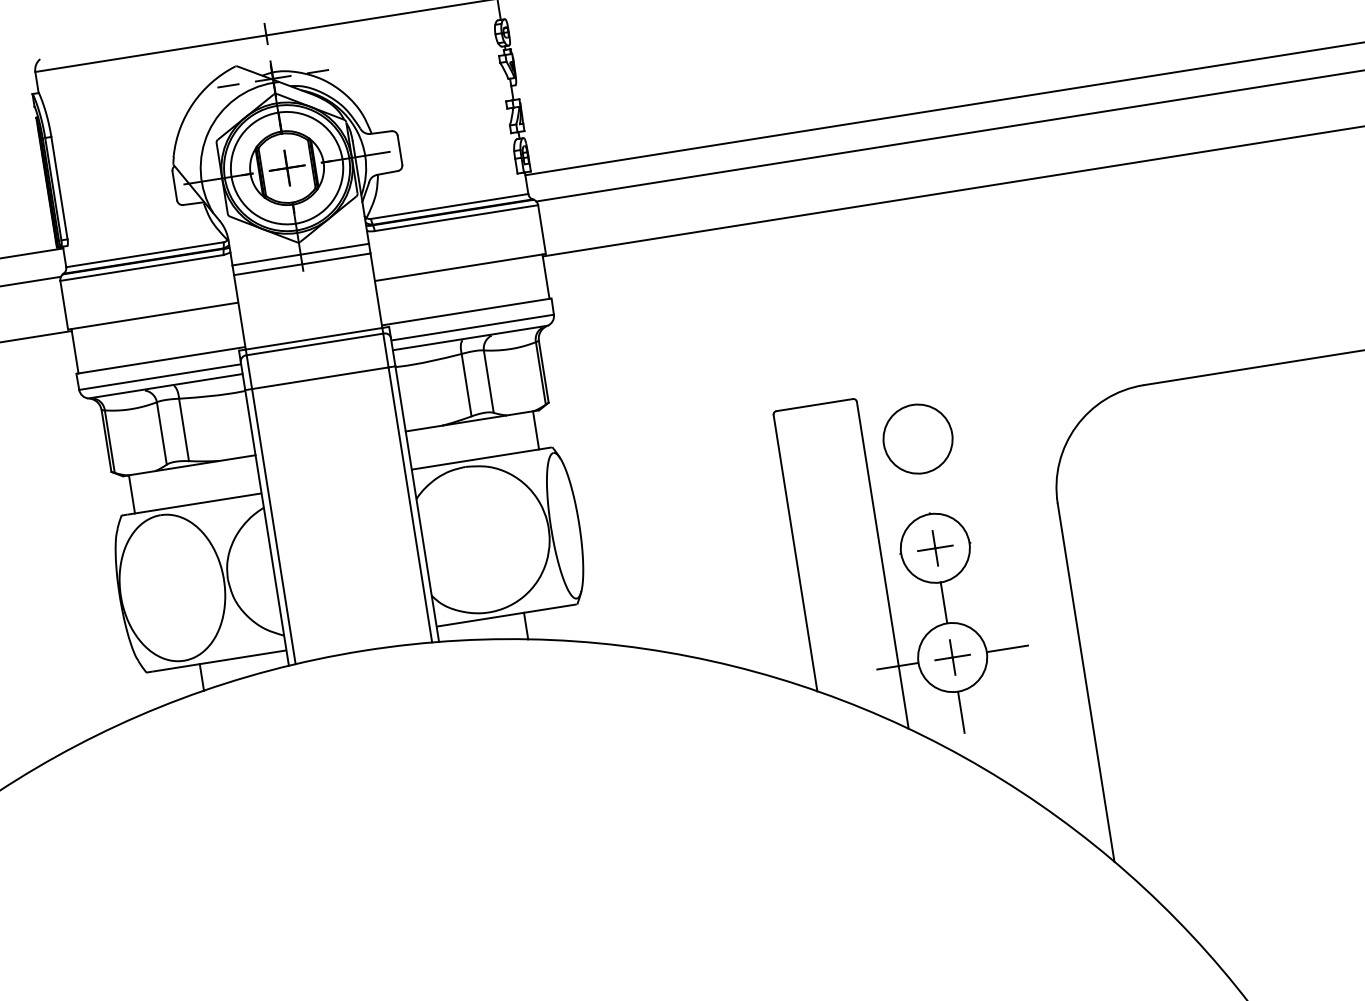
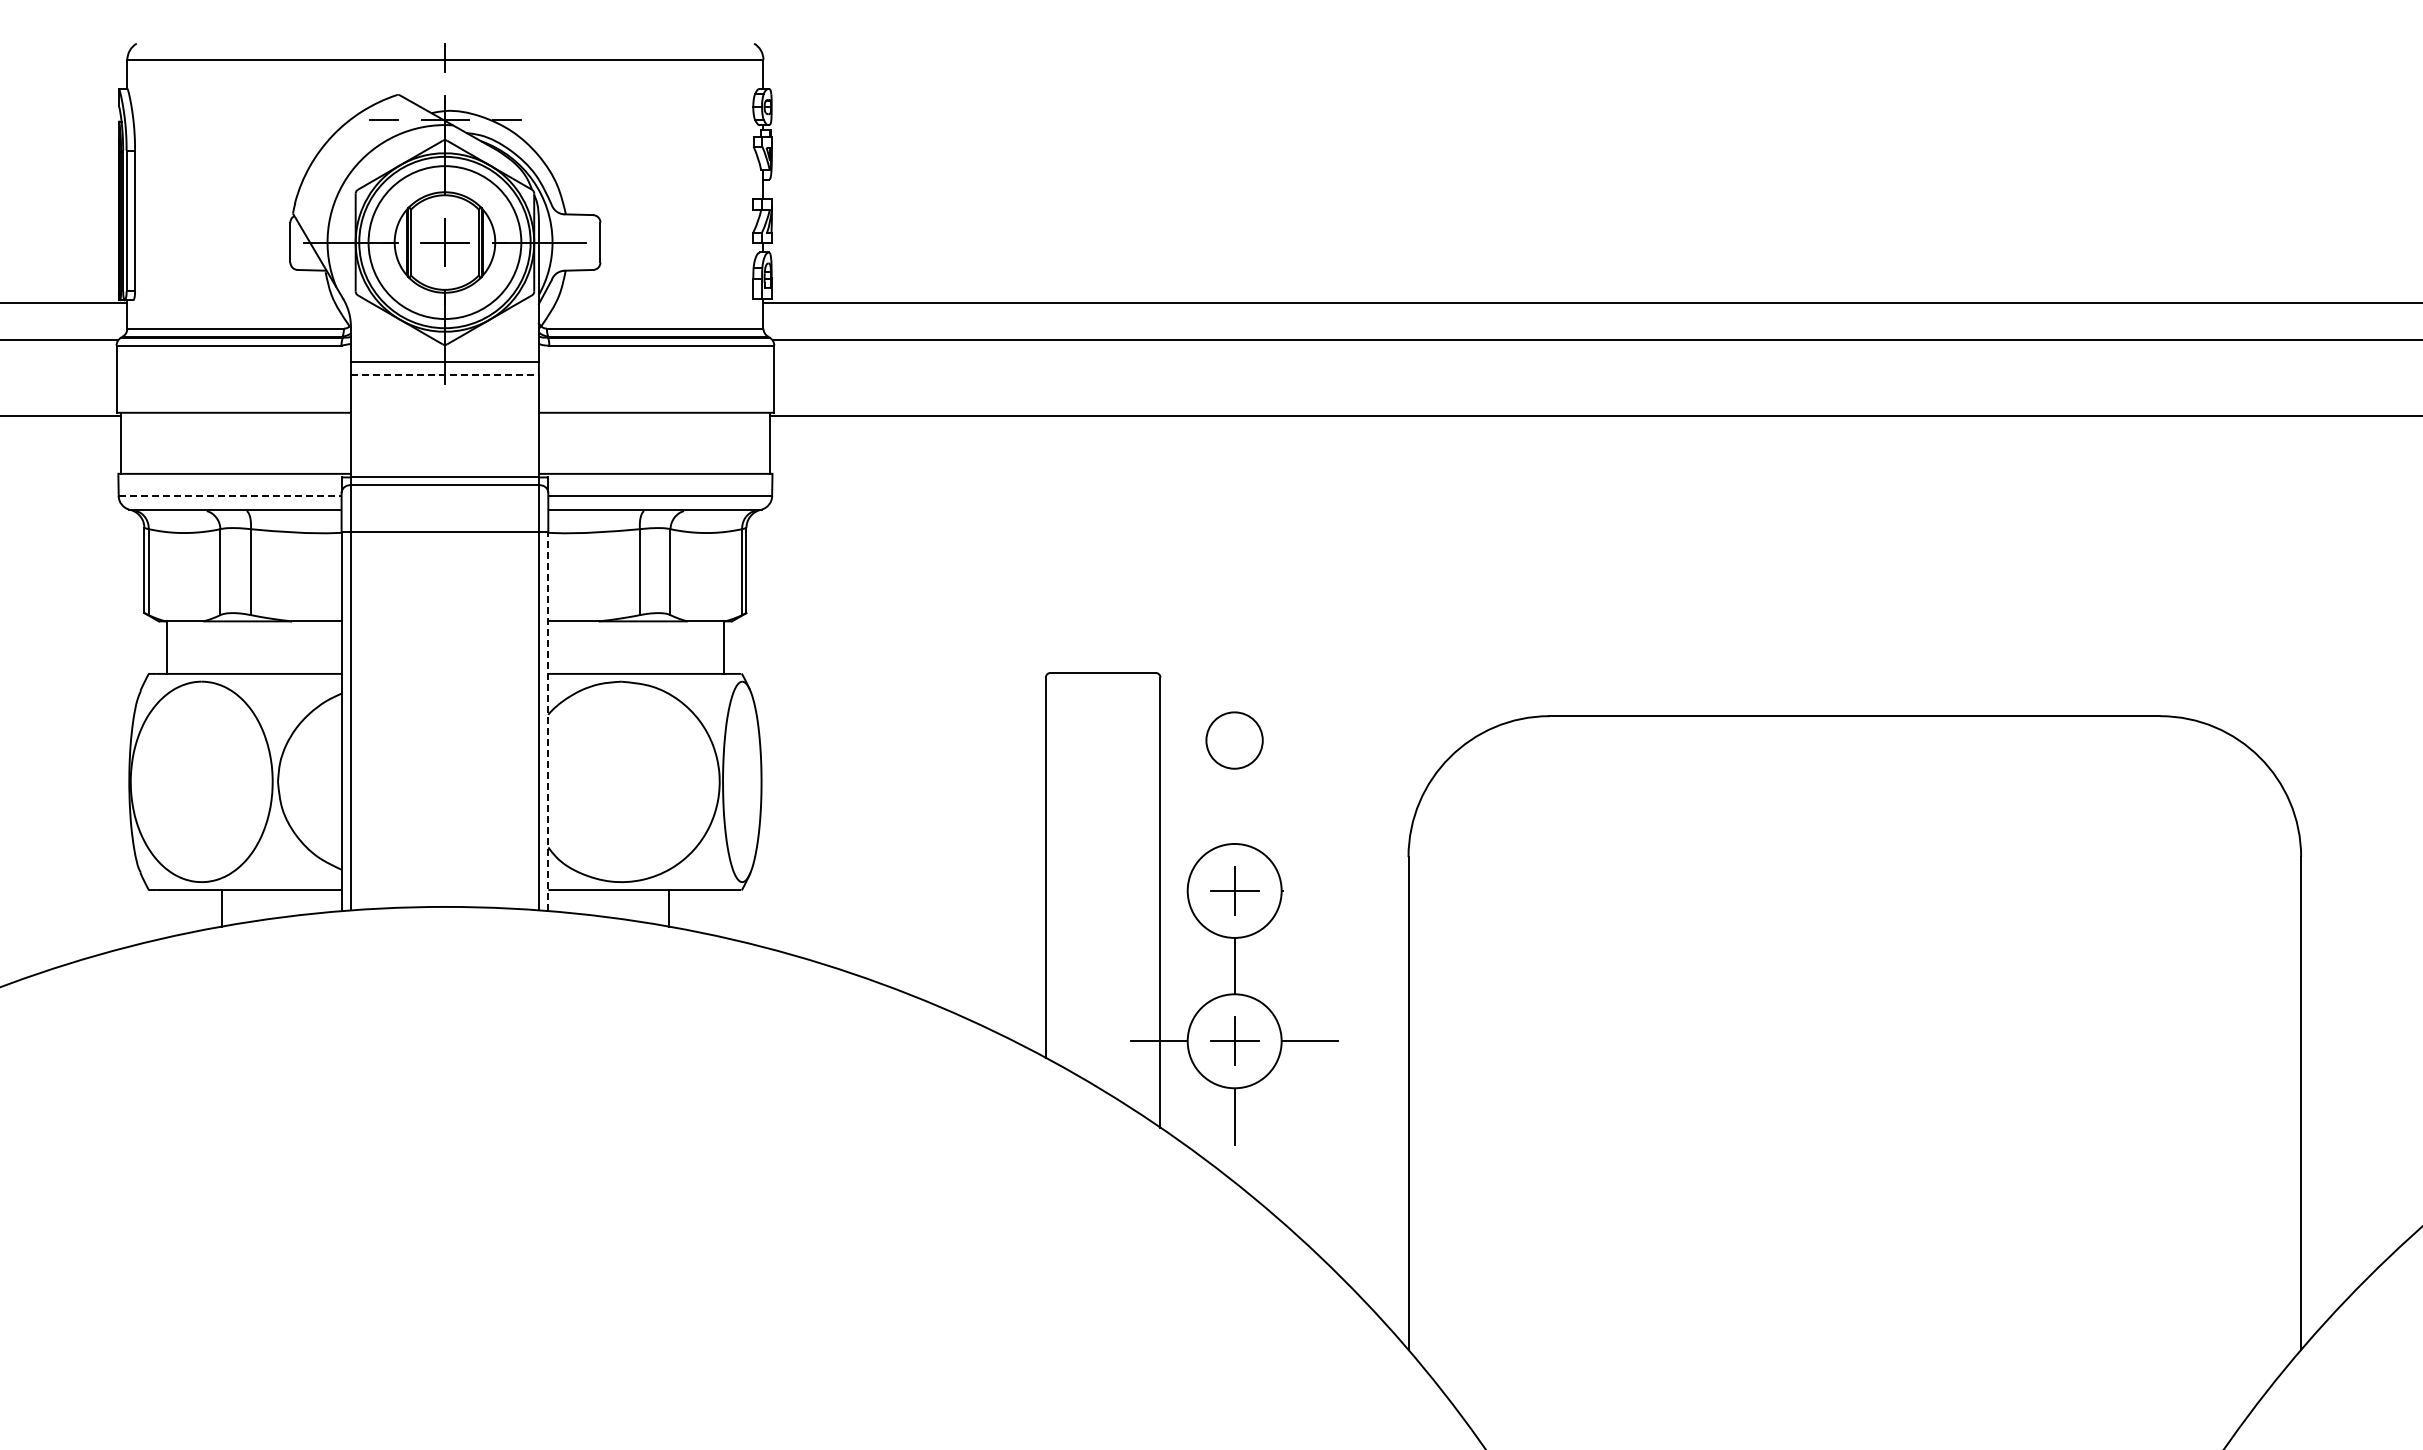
line: (301, 264) -> (444, 374), solid -> dashed
line: (160, 377) -> (230, 496), solid -> dashed
circle: (917, 439) -> (1234, 740), size x0.6
line: (417, 504) -> (548, 721), solid -> dashed

